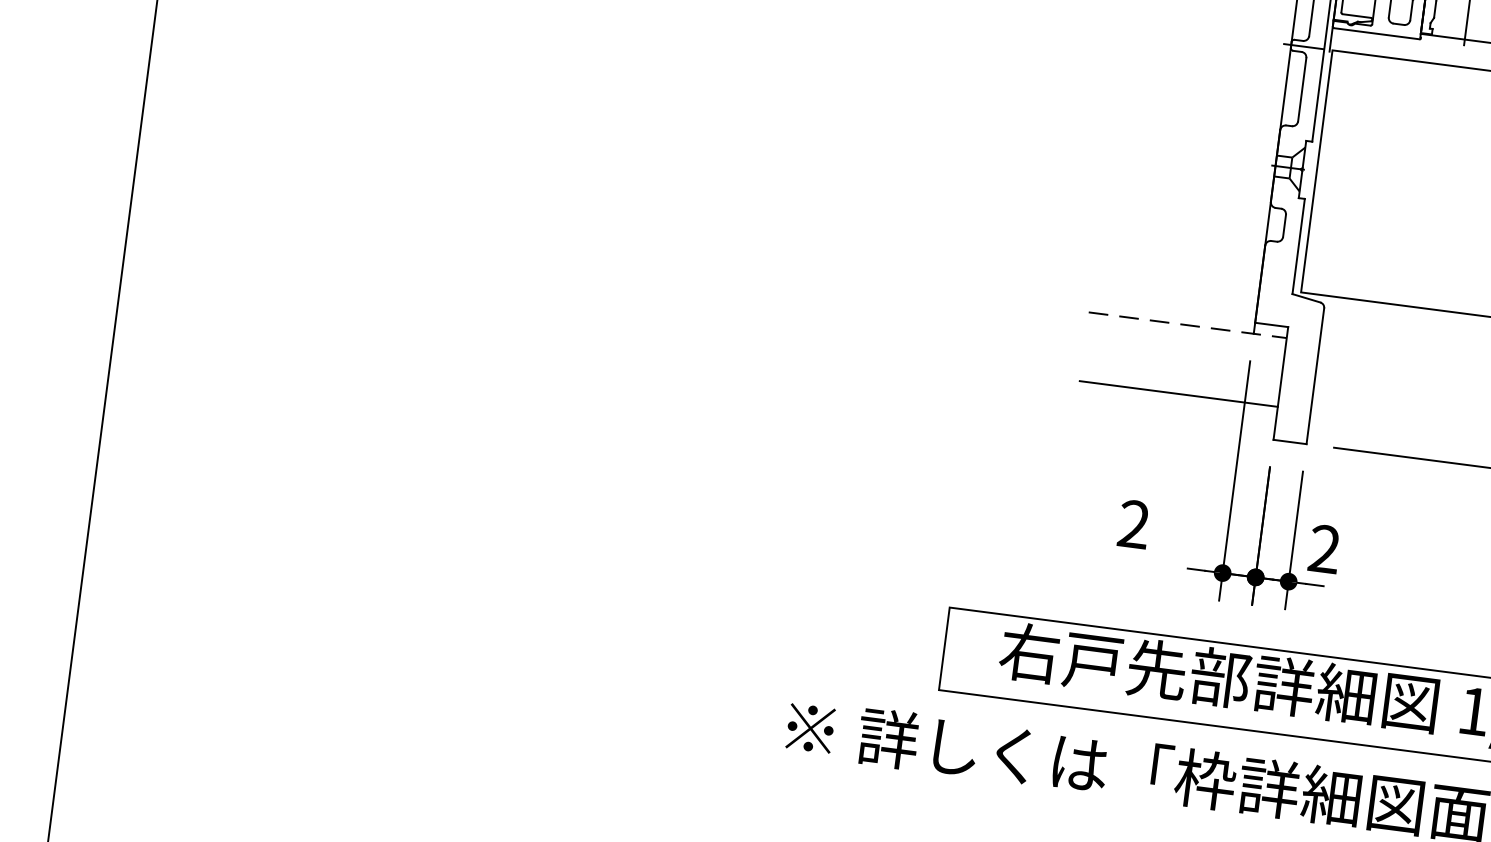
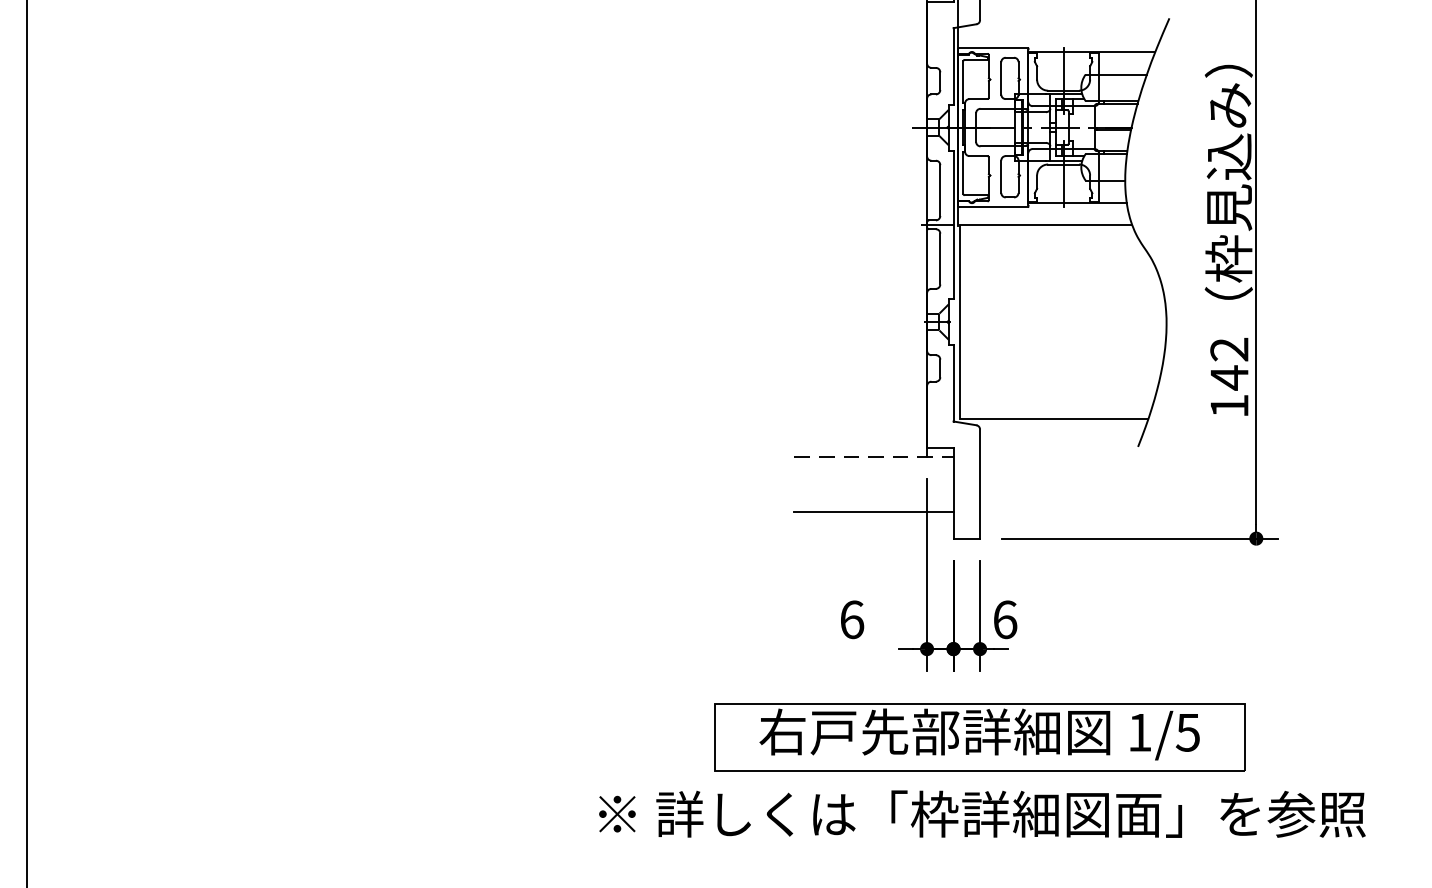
text: (1134, 524) -> (852, 619), 2 -> 6
text: (1325, 548) -> (1005, 619), 2 -> 6

